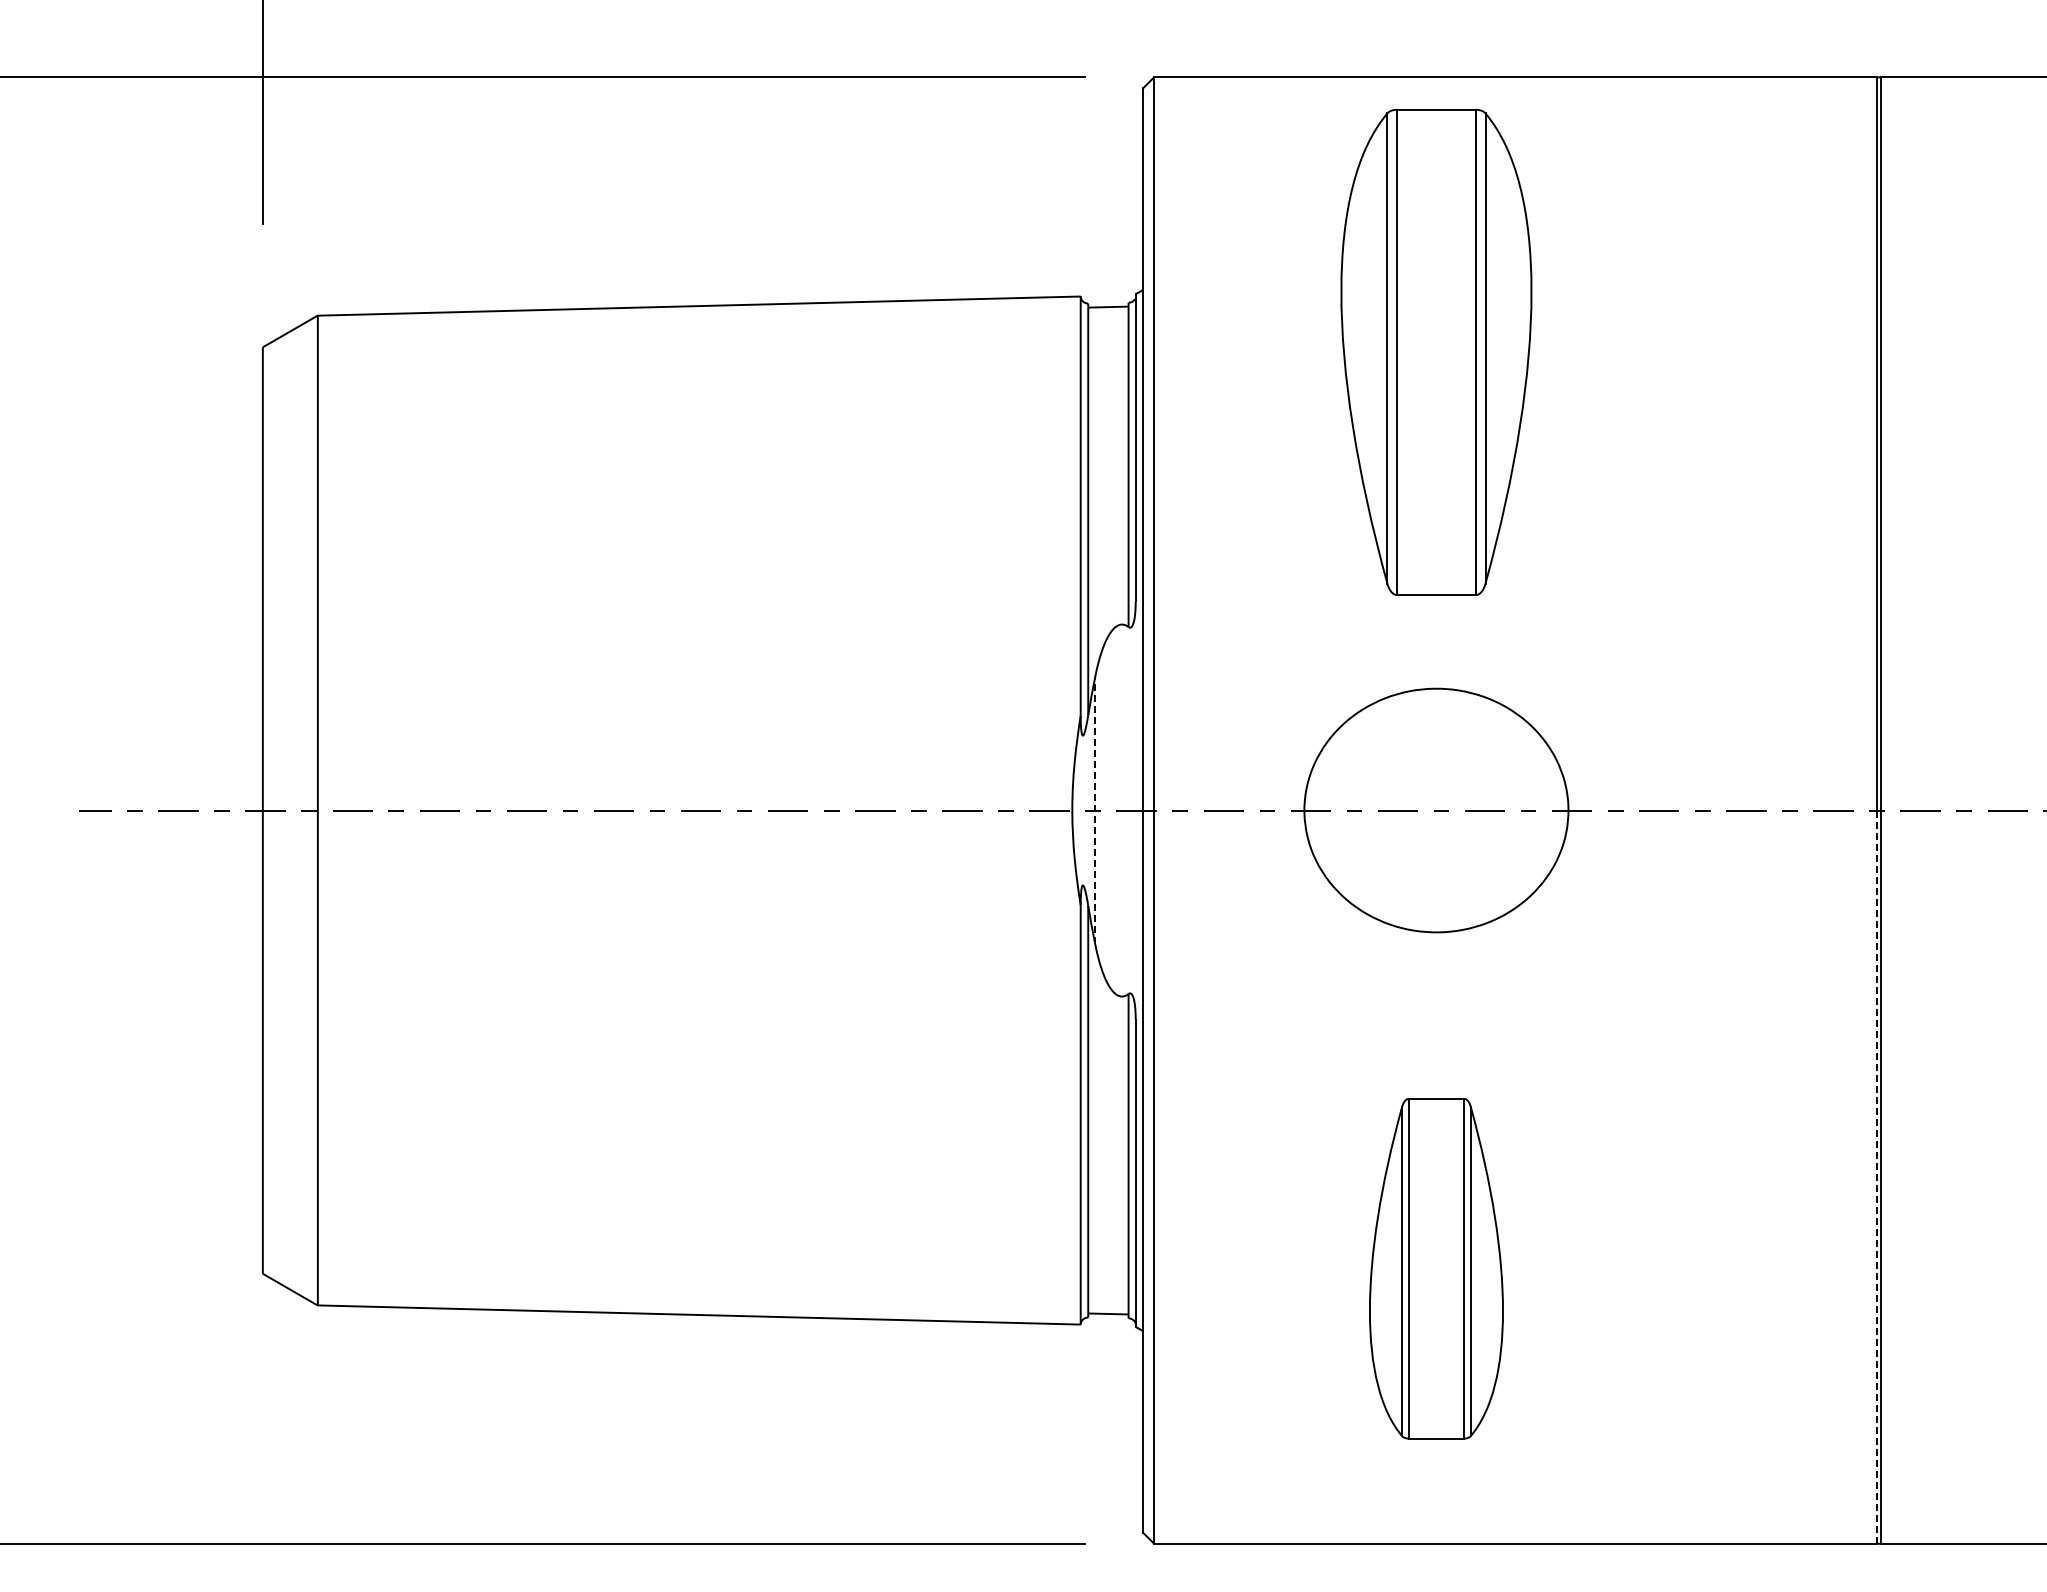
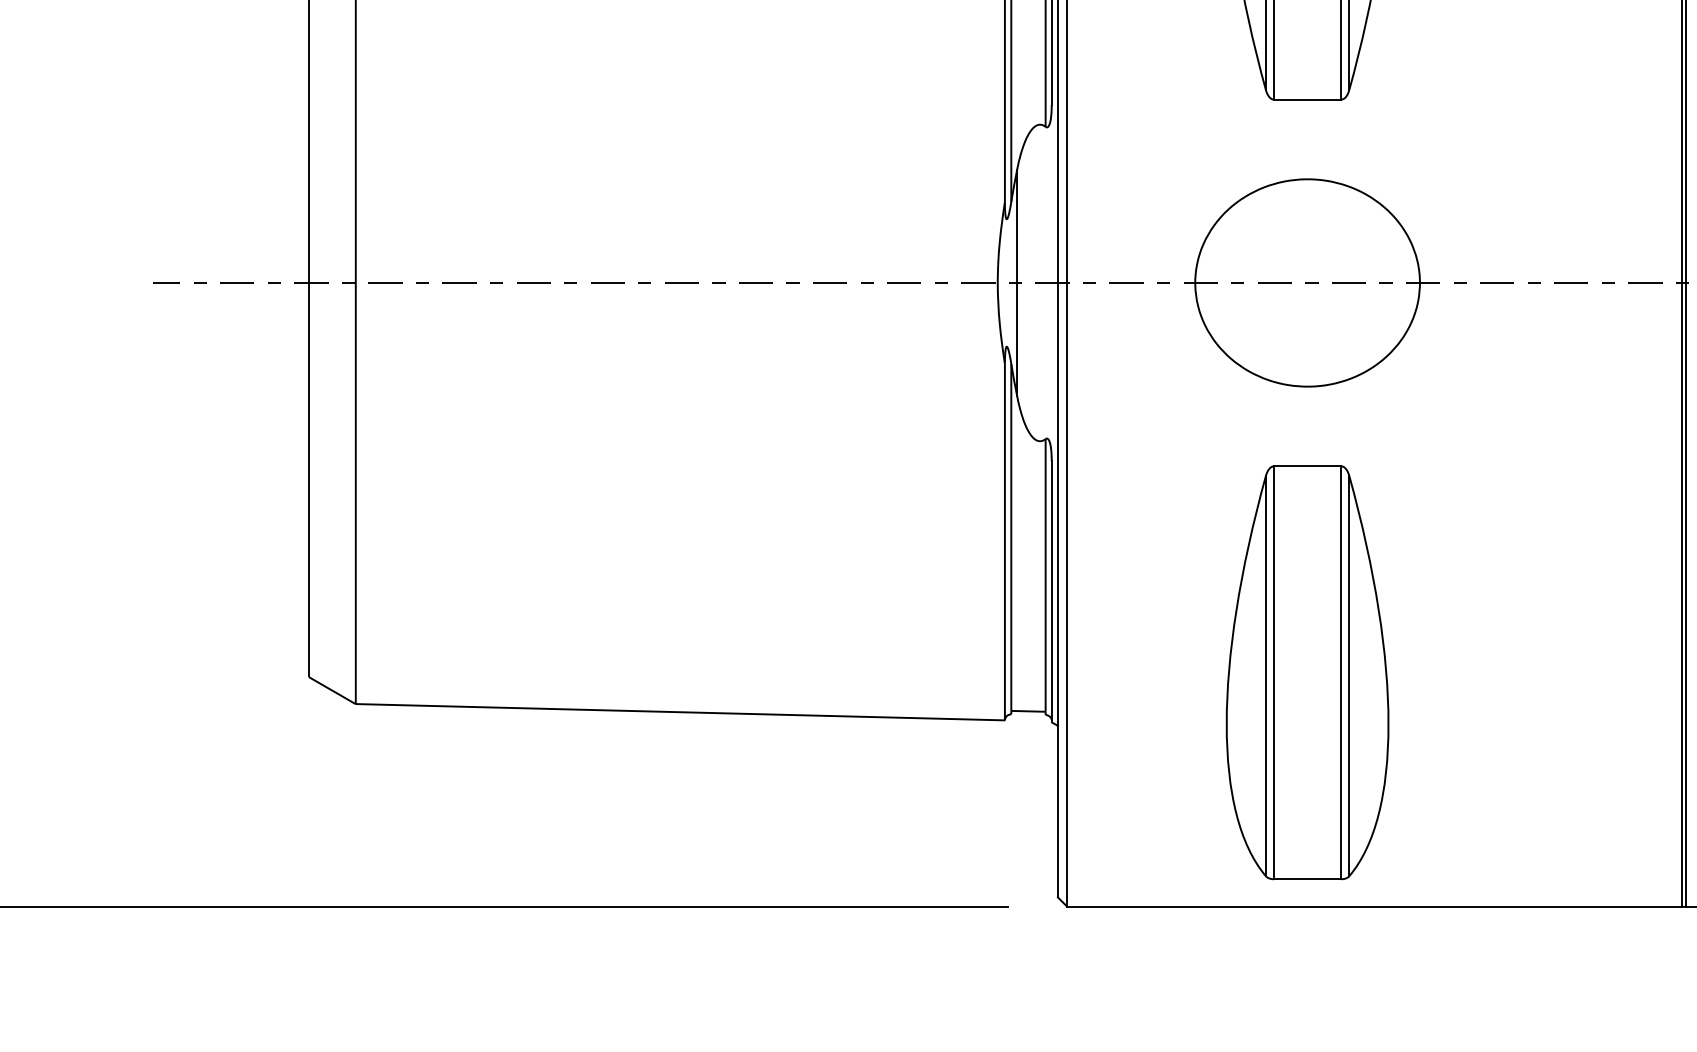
line: (1095, 810) -> (1017, 282), dashed -> solid
line: (1876, 1177) -> (1682, 595), dashed -> solid
part: (1436, 1268) -> (1307, 672), size x1.43

